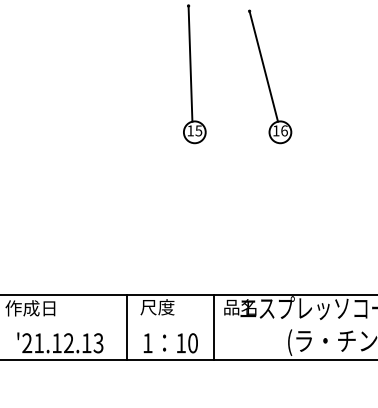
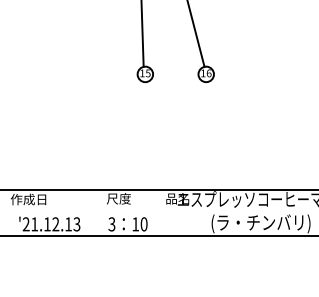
line: (127, 326) -> (97, 212), removed
line: (214, 326) -> (159, 212), removed
text: (147, 343) -> (111, 224), 1 -> 3

